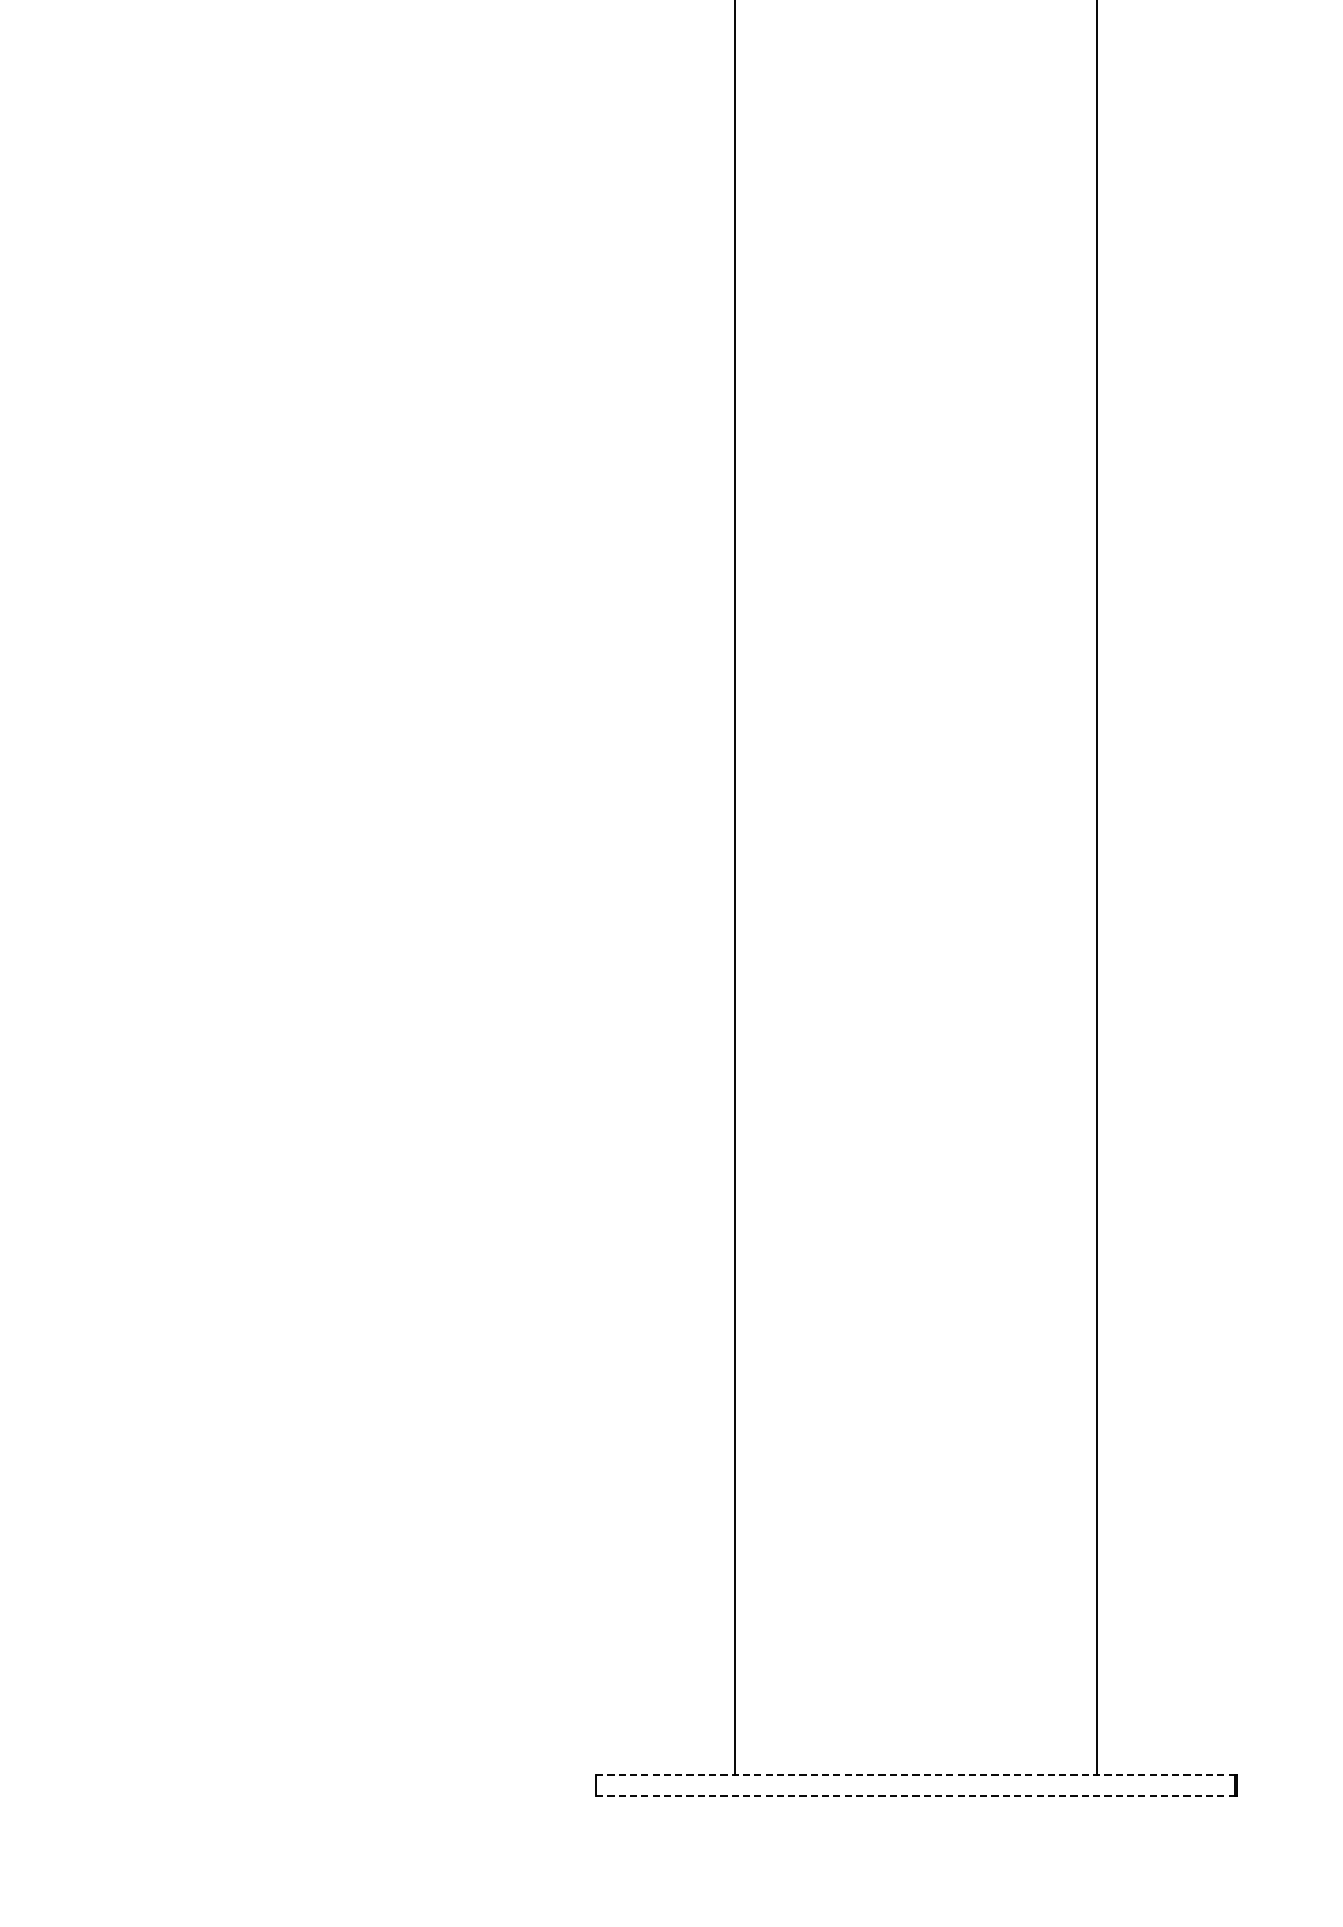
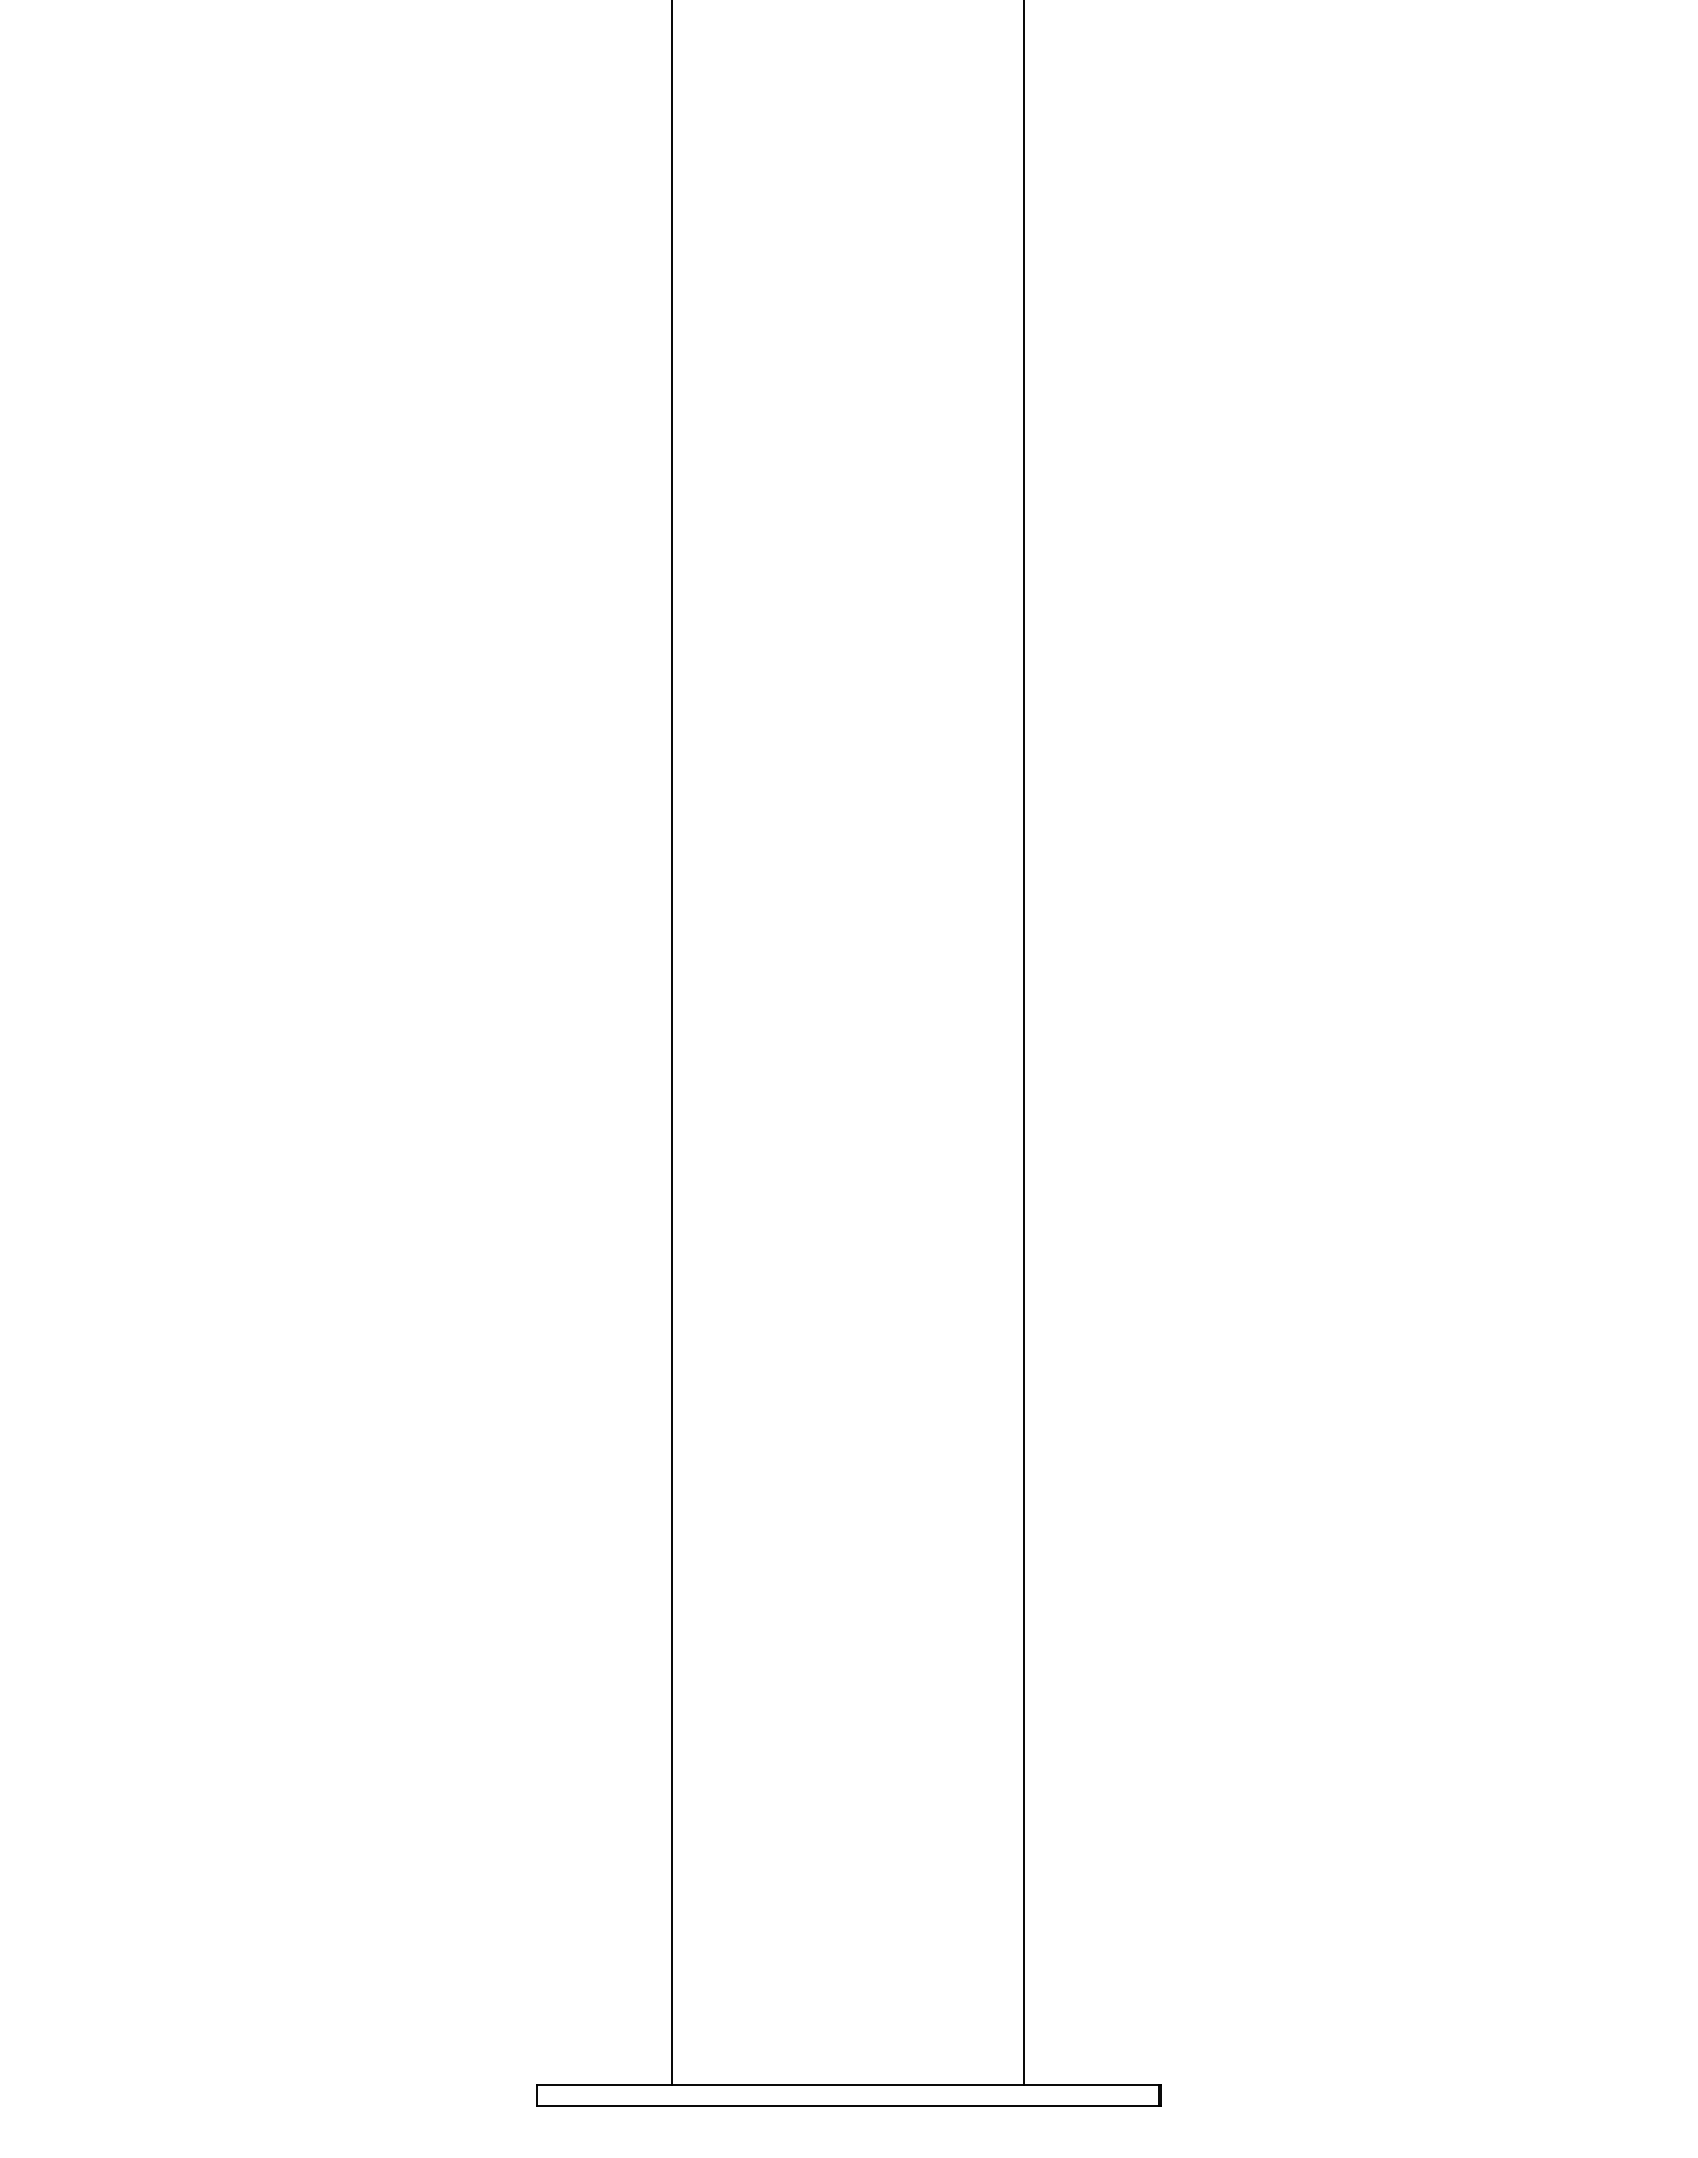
line: (916, 1774) -> (848, 2085), dashed -> solid
line: (916, 1796) -> (848, 2106), dashed -> solid

